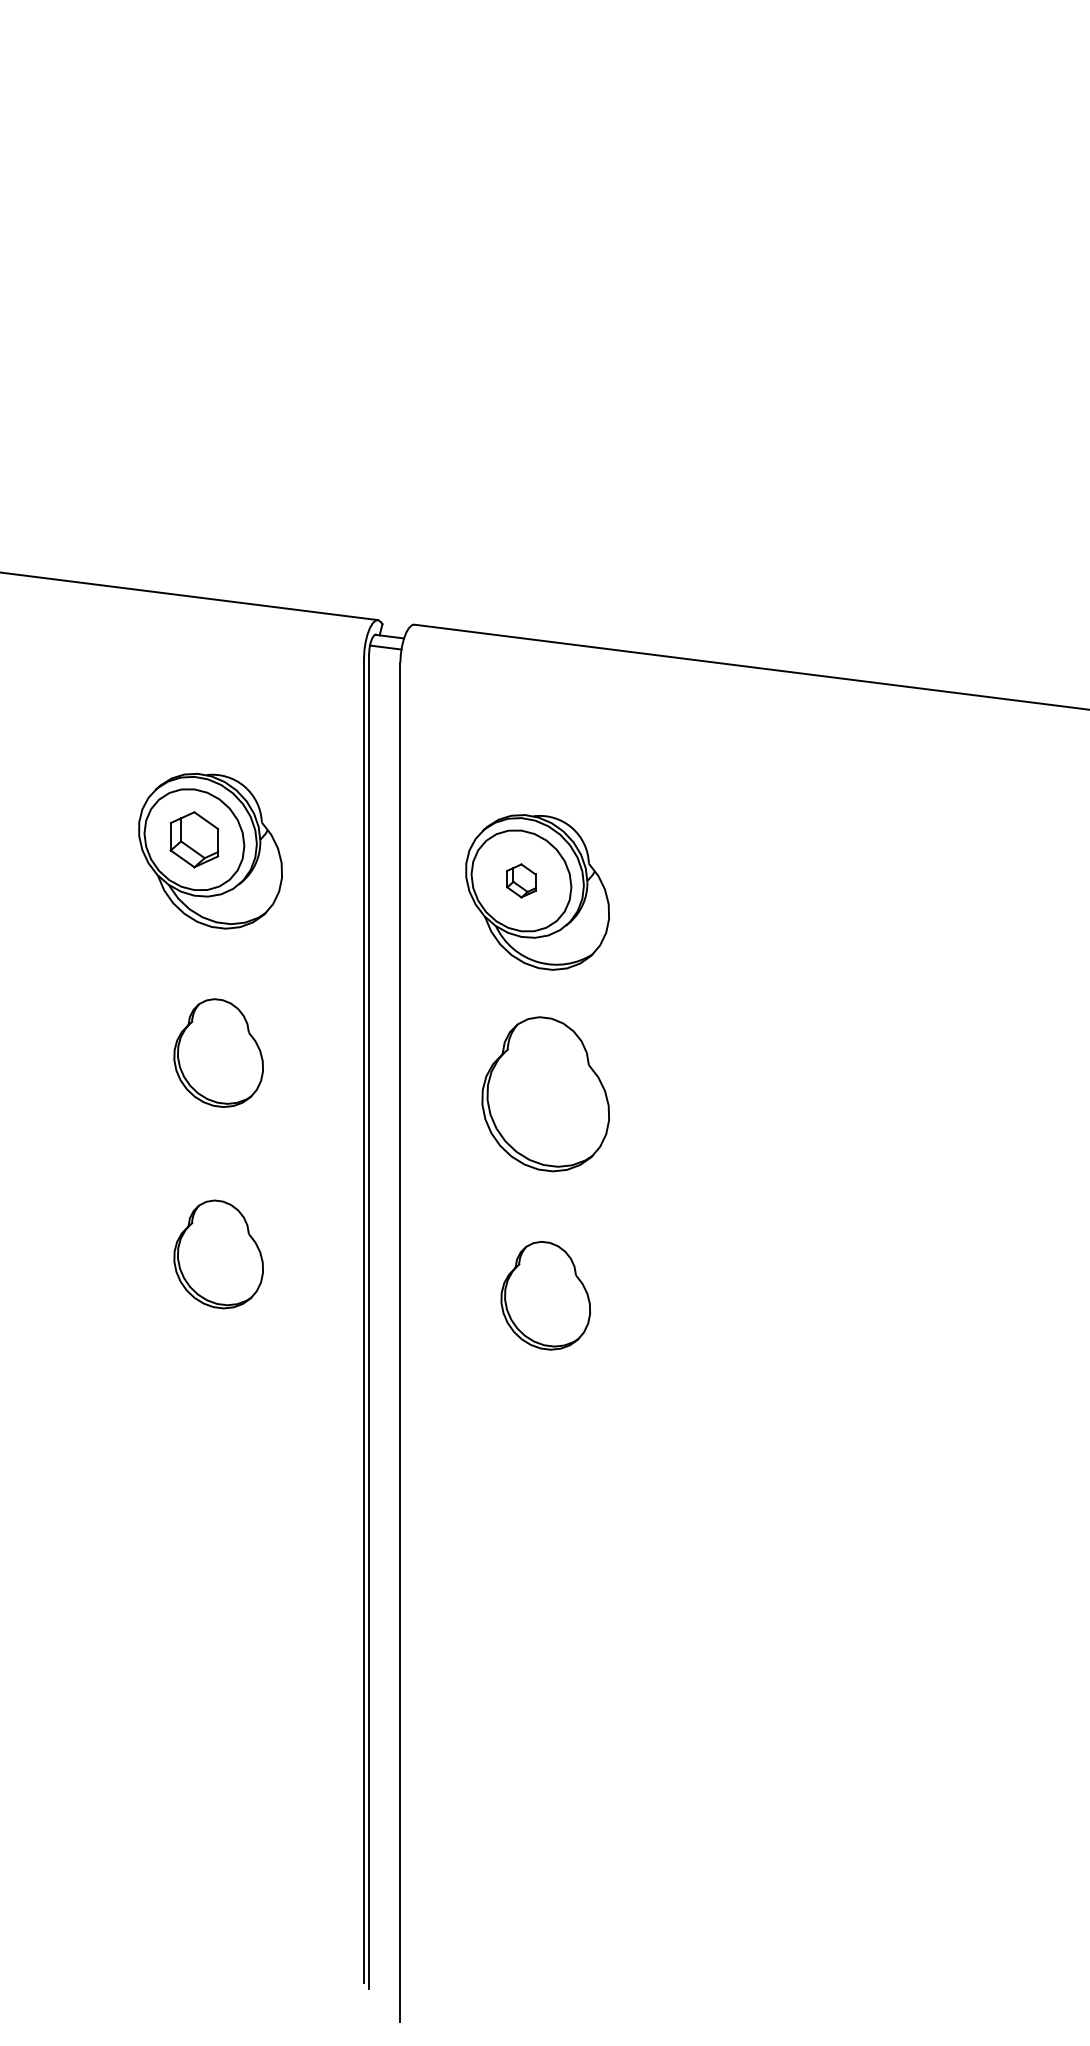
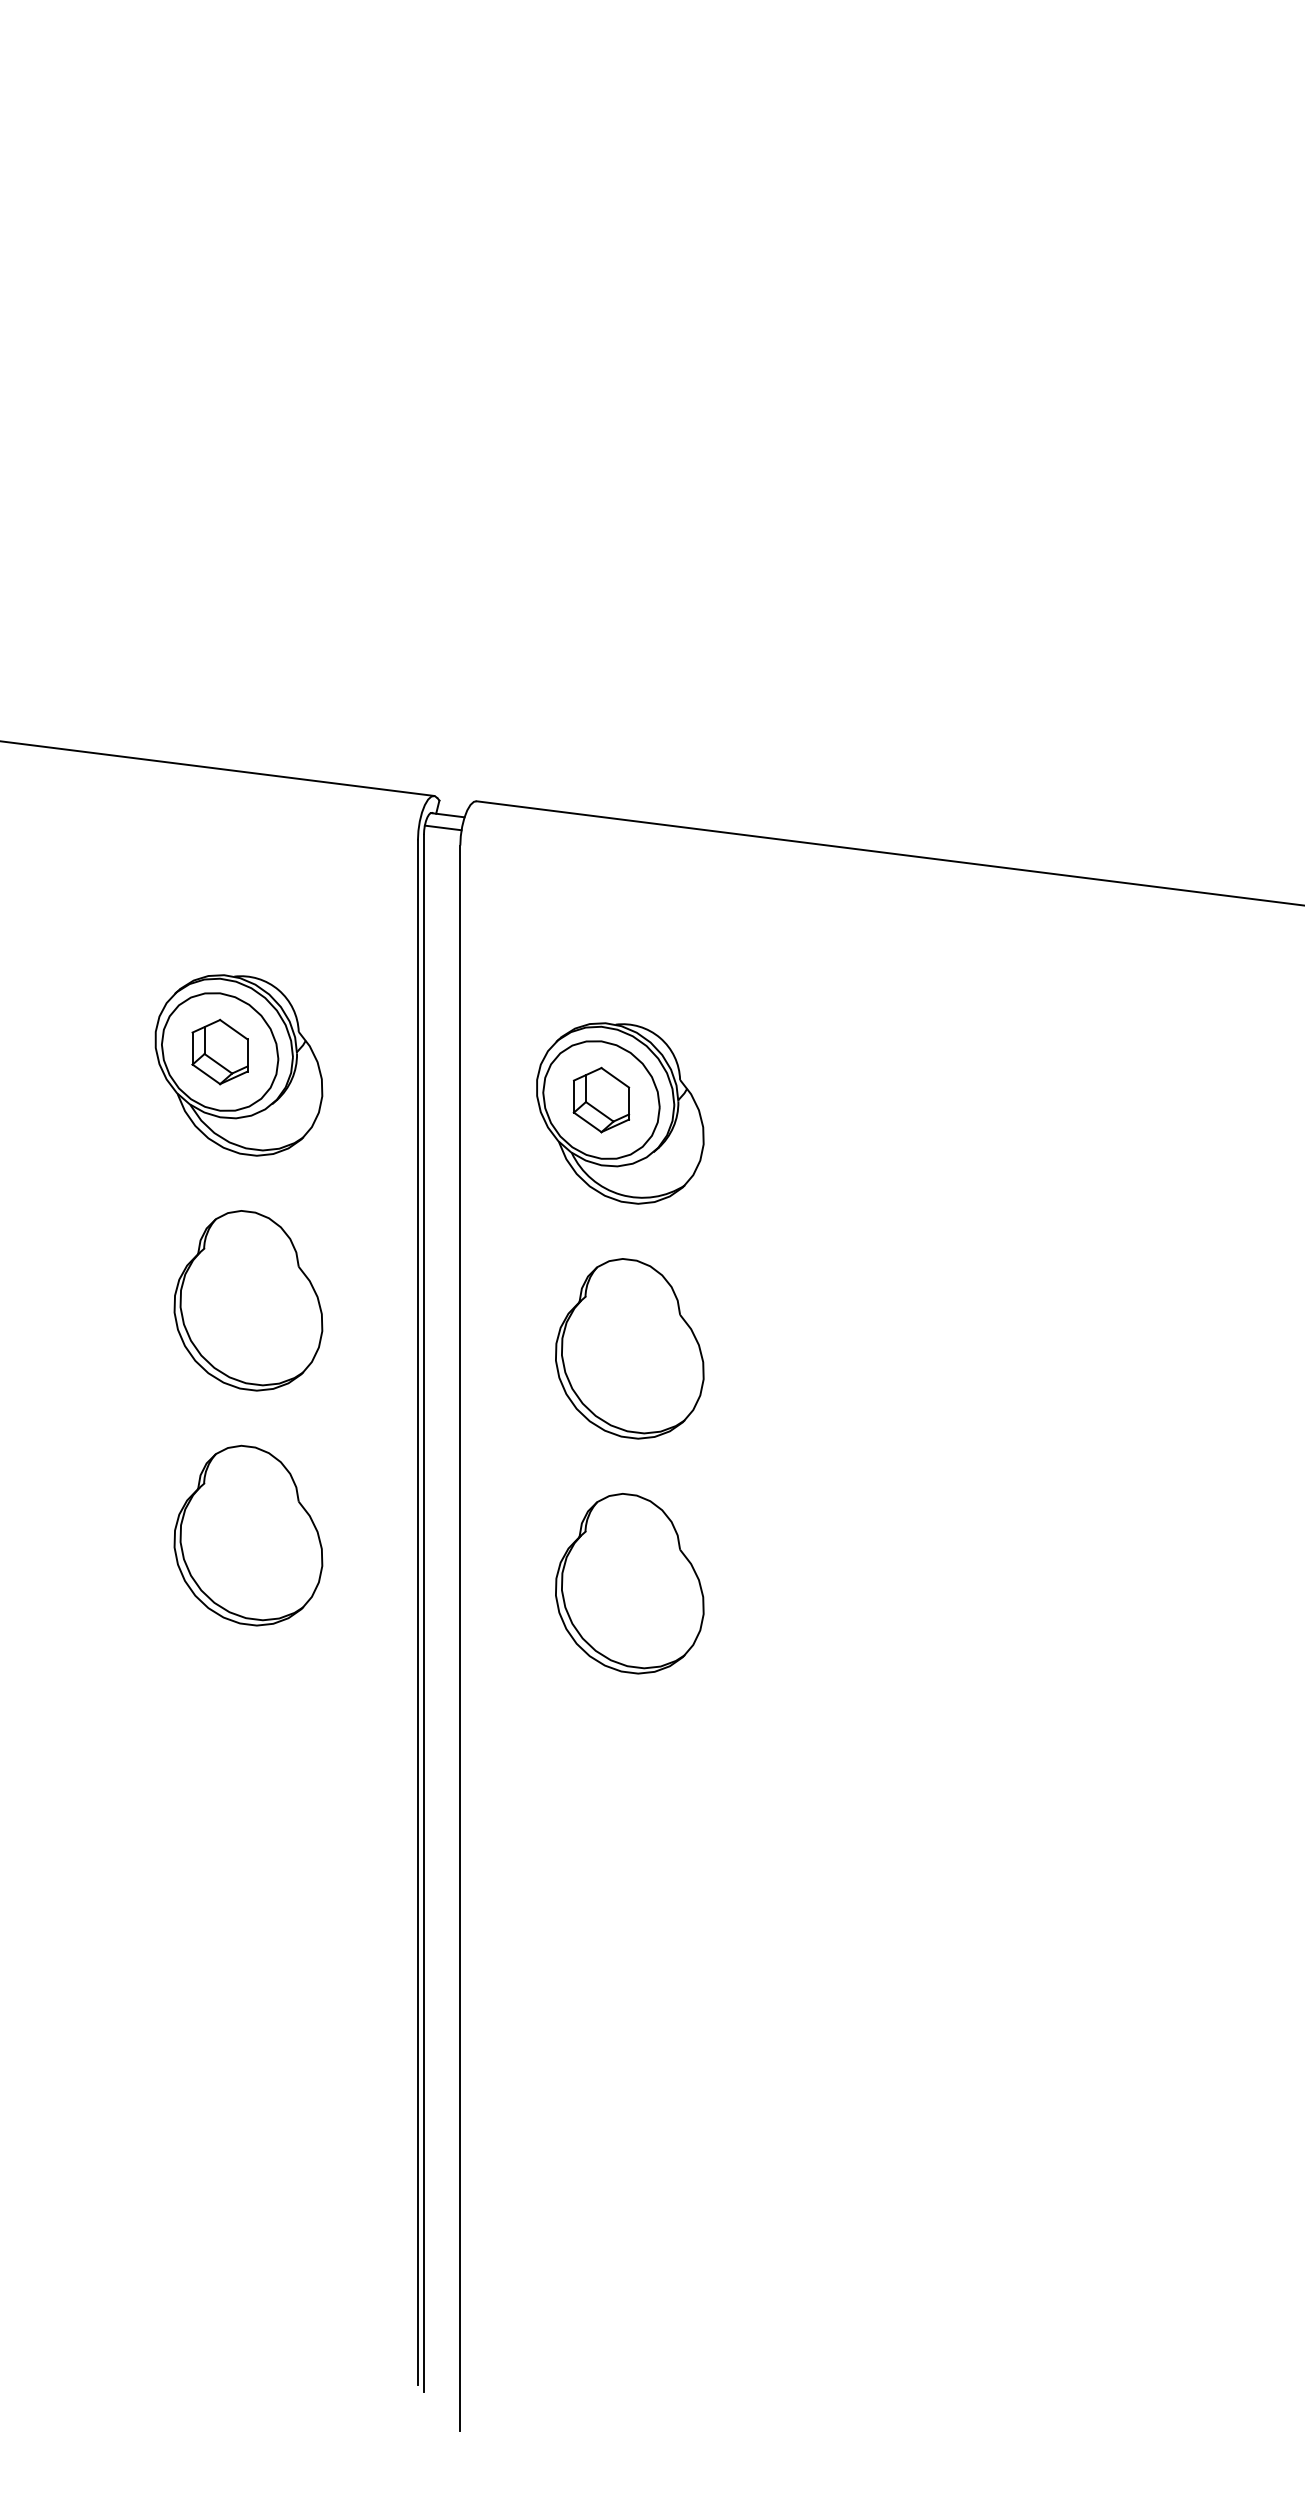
part: (521, 880) -> (601, 1099), size x1.67
part: (218, 1052) -> (248, 1300), size x1.43
part: (218, 1254) -> (248, 1535), size x1.43
part: (545, 1295) -> (629, 1583), size x1.43

